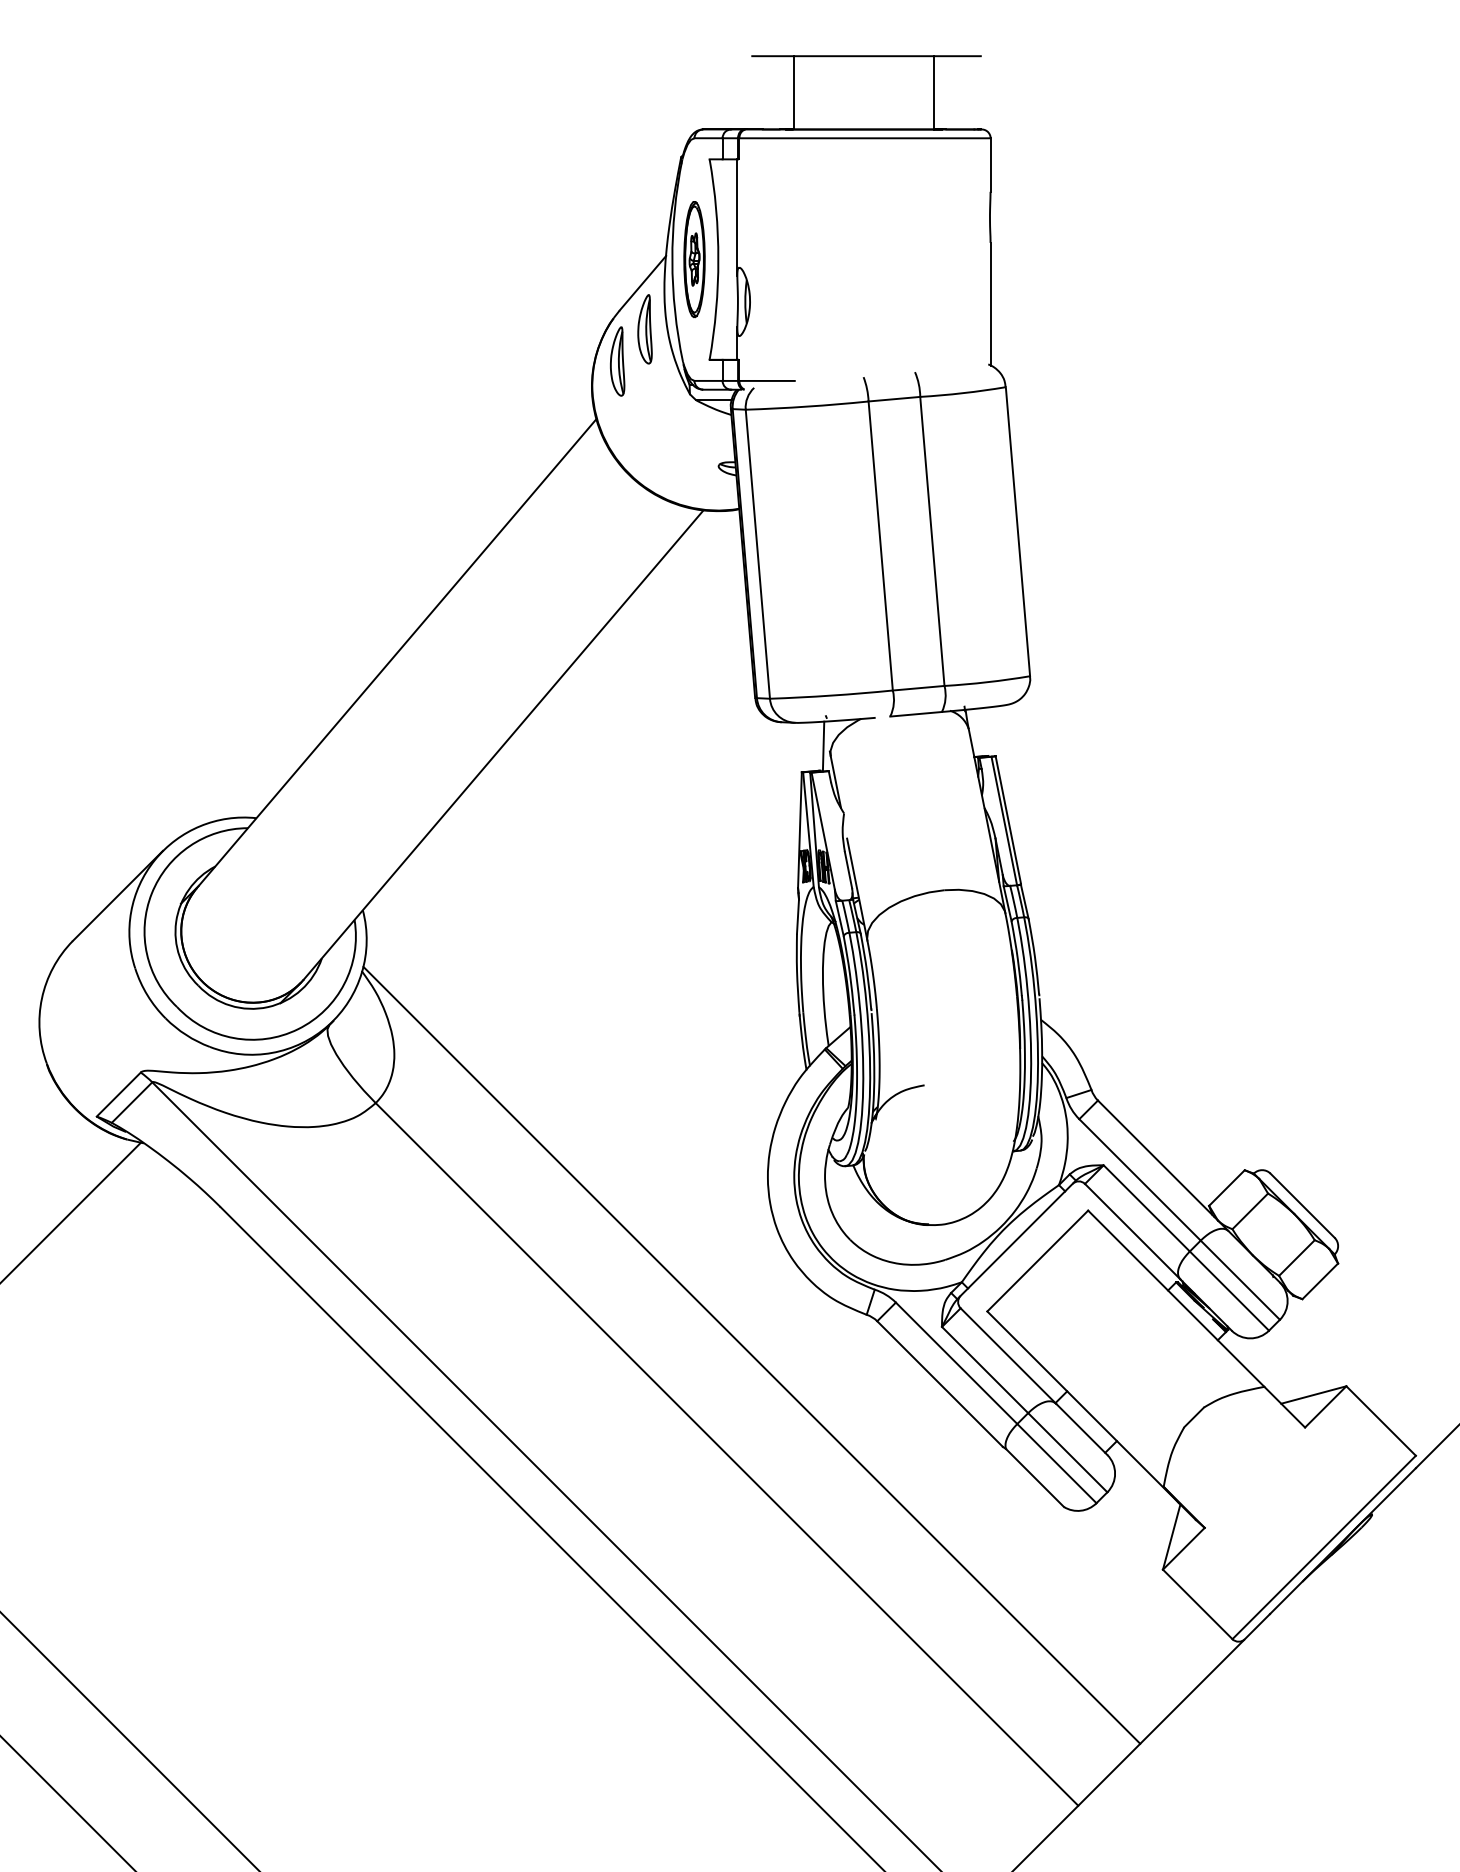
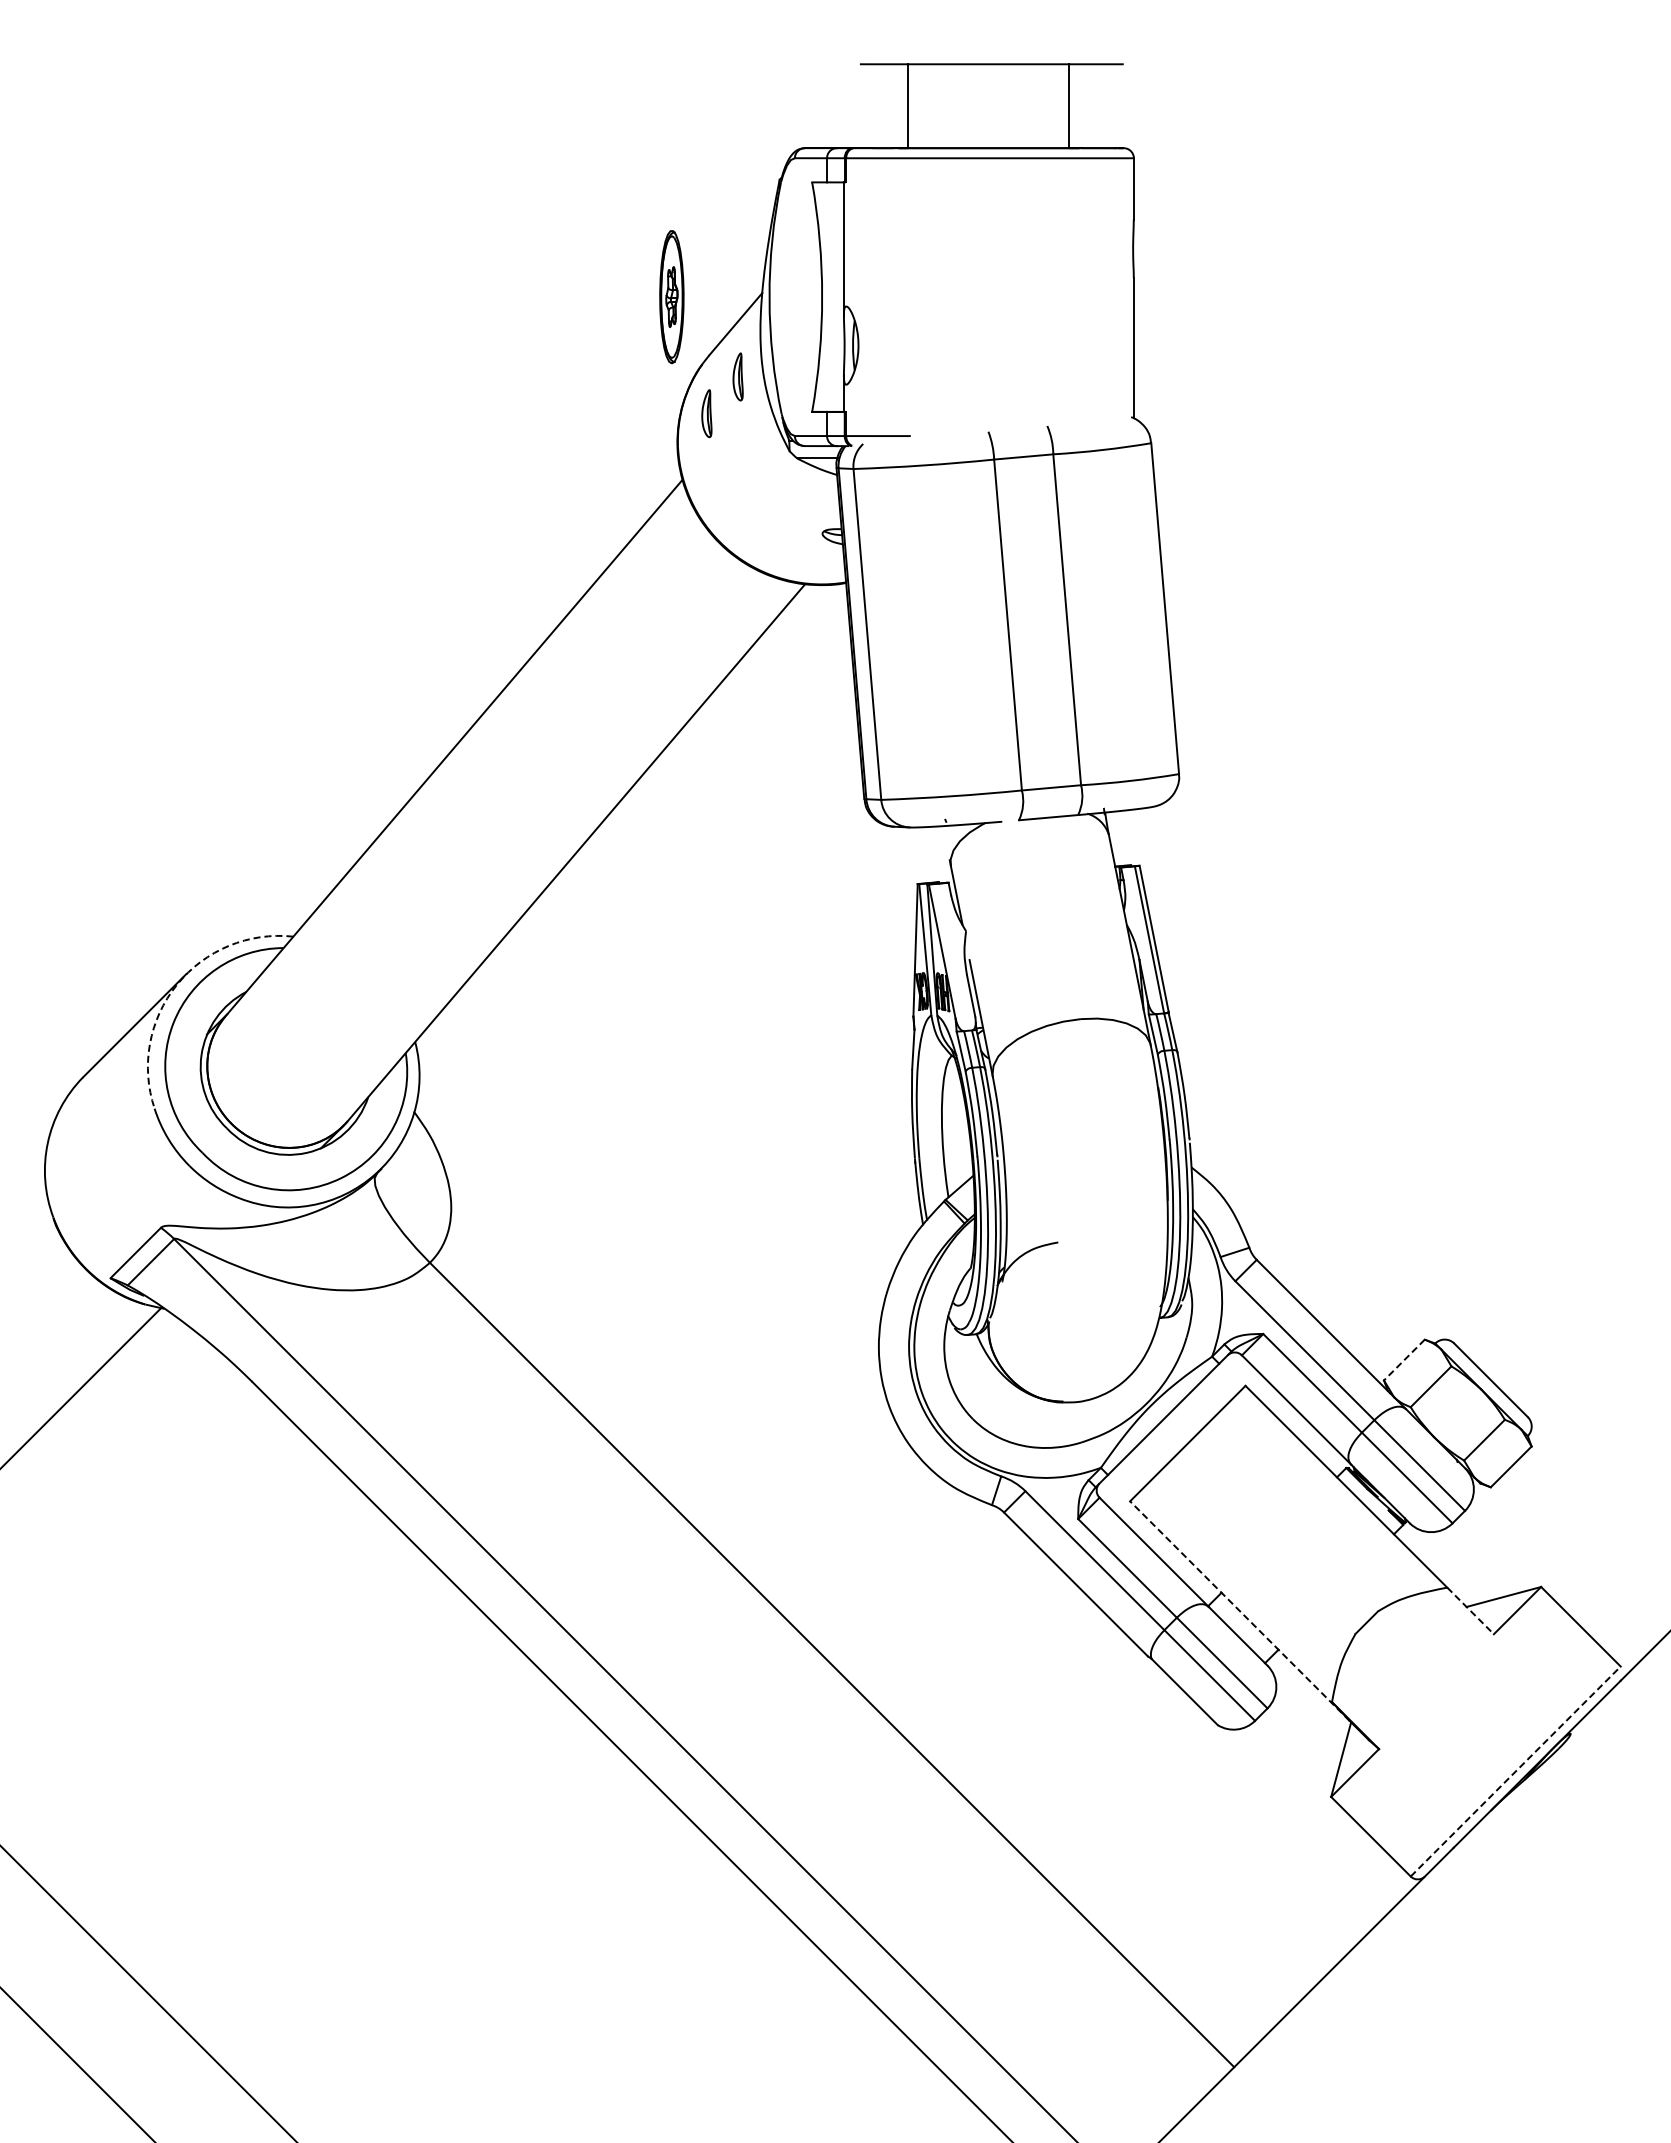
part: (694, 259) -> (671, 297), moved
part: (644, 328) -> (737, 376), size x0.6
part: (617, 361) -> (706, 413), size x0.6
line: (823, 746) -> (942, 854), removed
arc: (155, 860) -> (177, 984), solid -> dashed
line: (1227, 1188) -> (1404, 1360), solid -> dashed
line: (751, 1355) -> (860, 1551), removed
line: (1082, 1406) -> (1239, 1610), solid -> dashed
line: (1284, 1406) -> (1470, 1610), solid -> dashed
line: (1324, 1547) -> (1516, 1771), solid -> dashed

